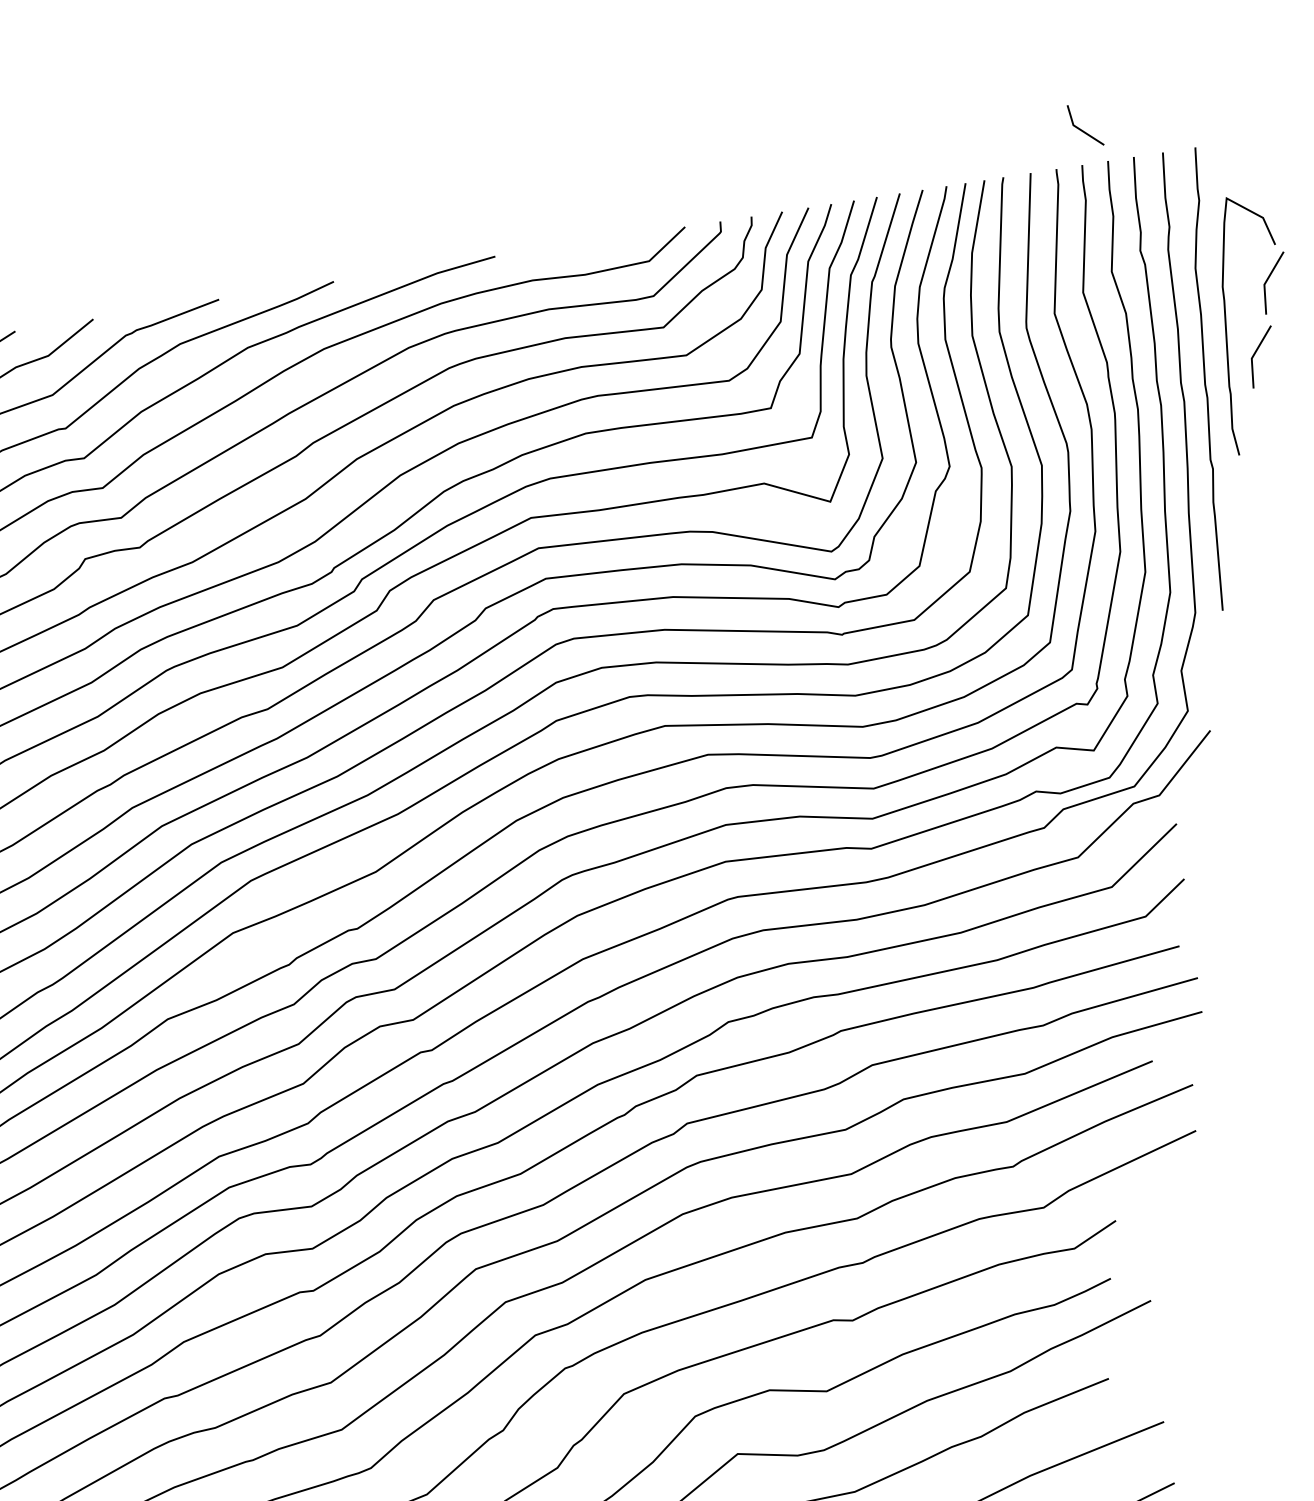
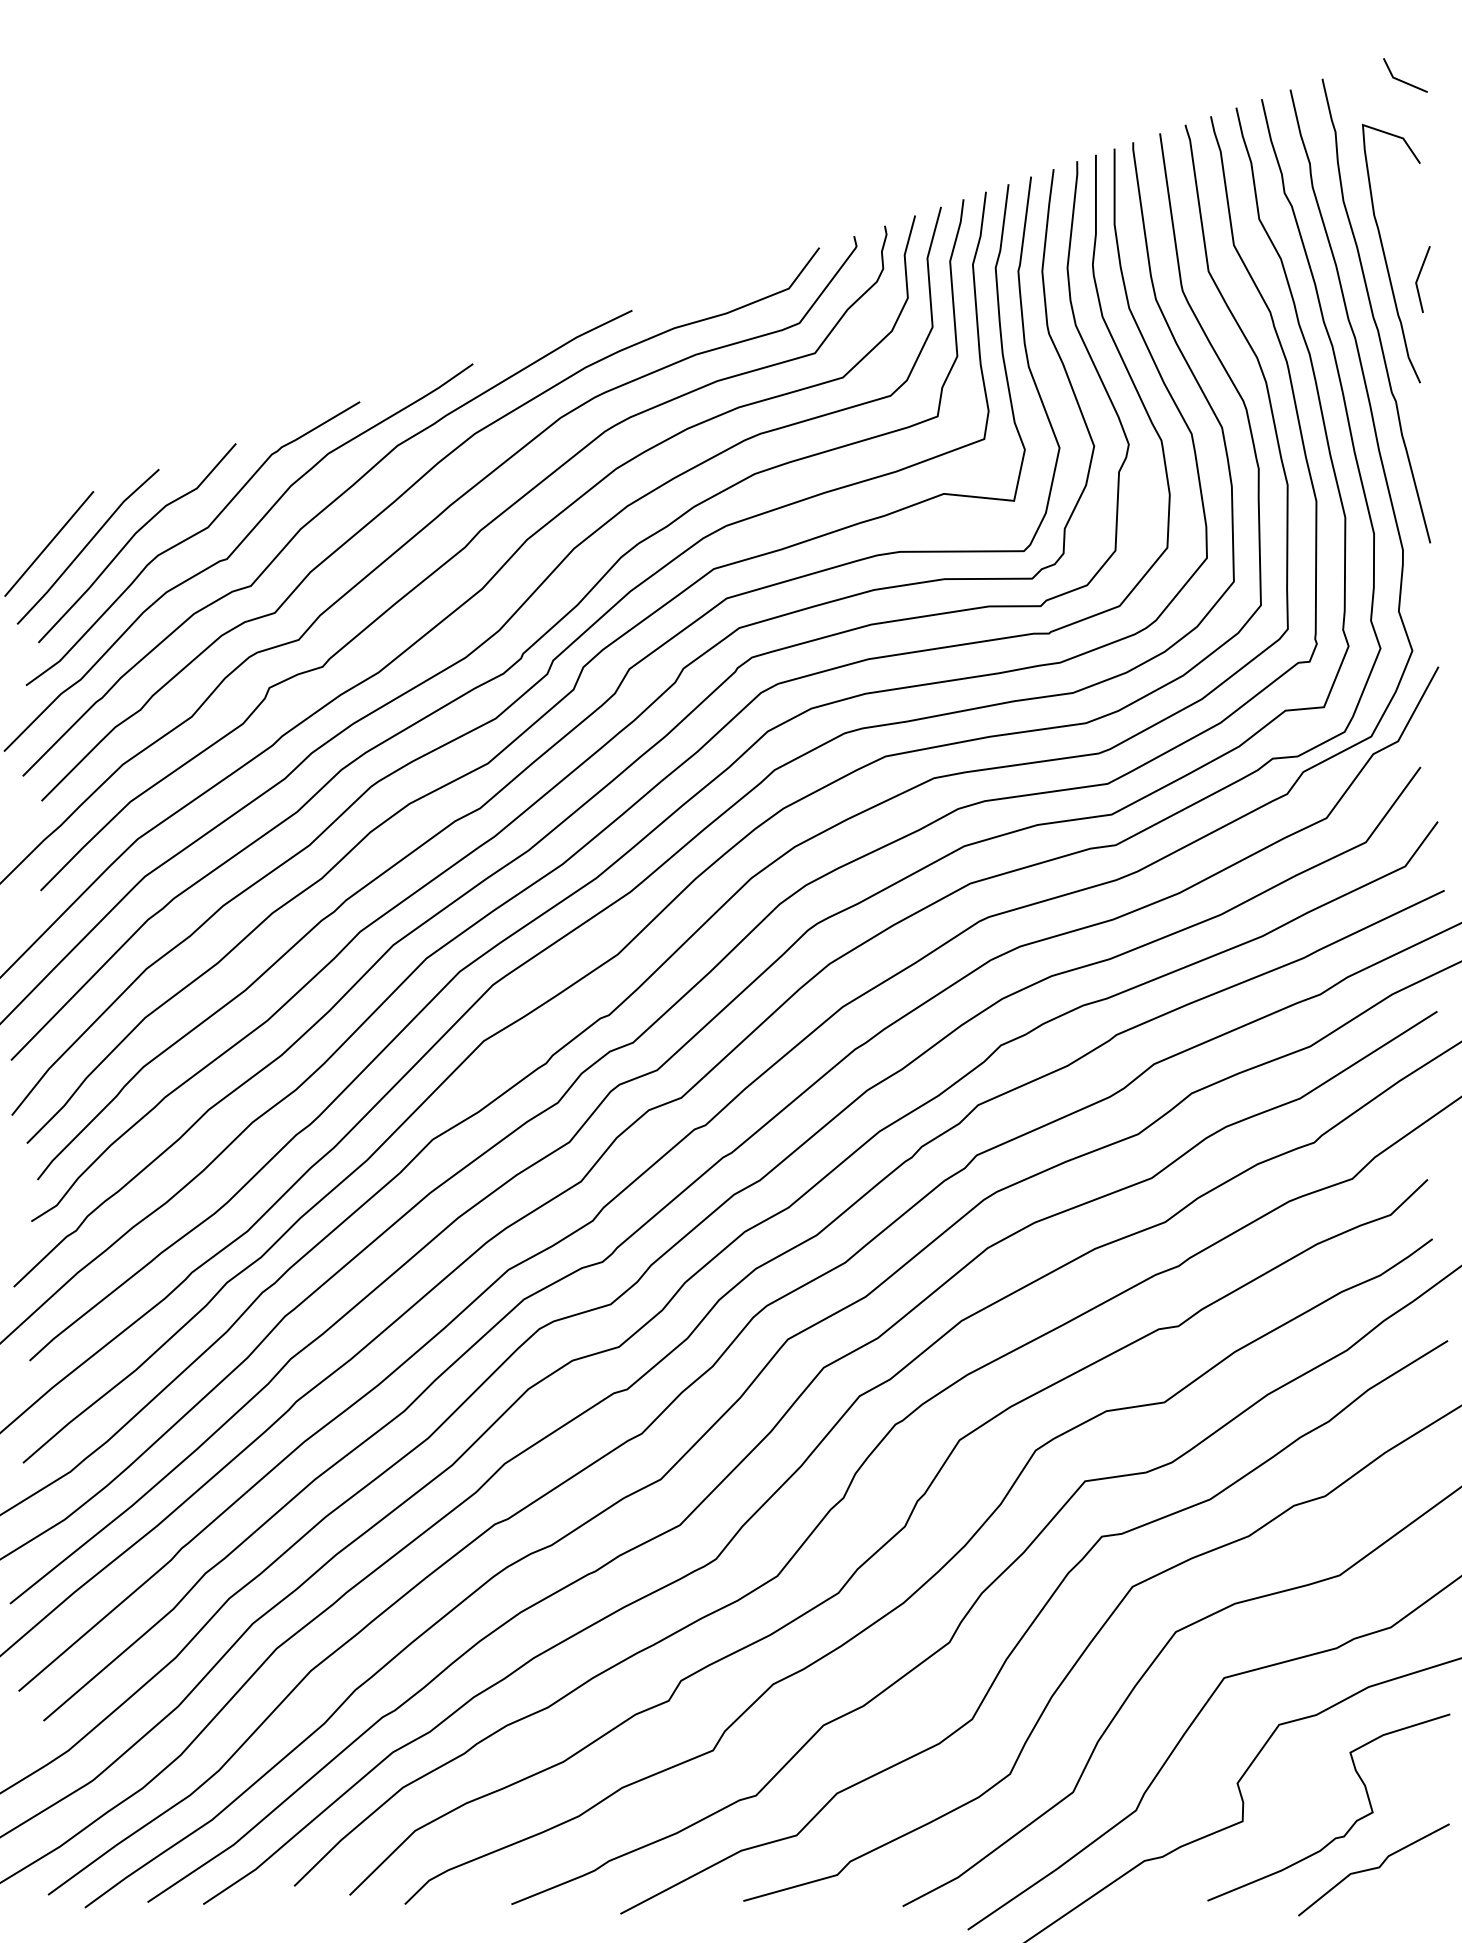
line: (1082, 129) -> (1403, 80), moved
line: (1268, 280) -> (1419, 200), removed

